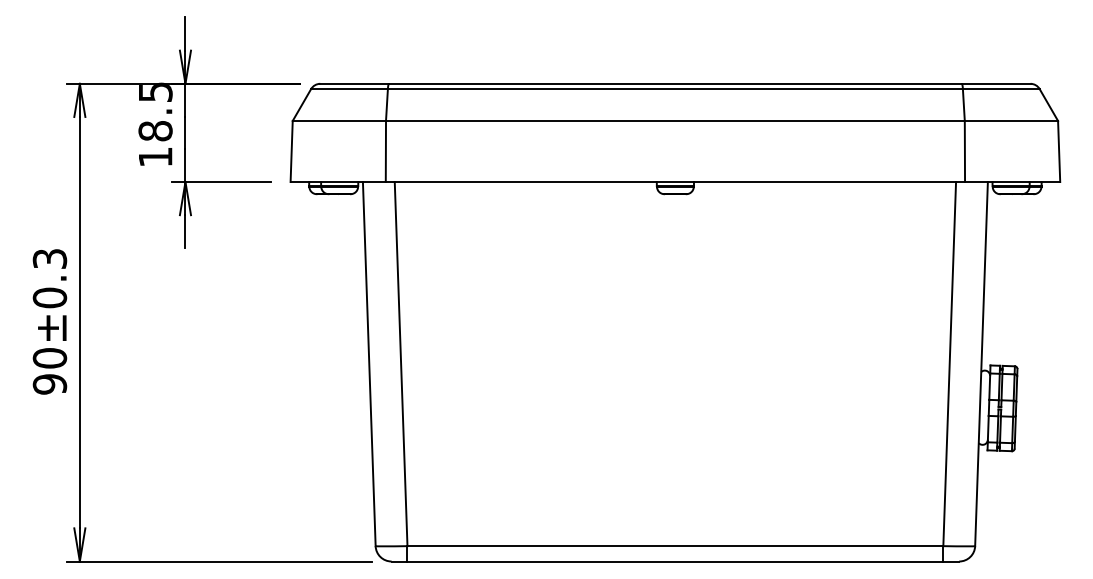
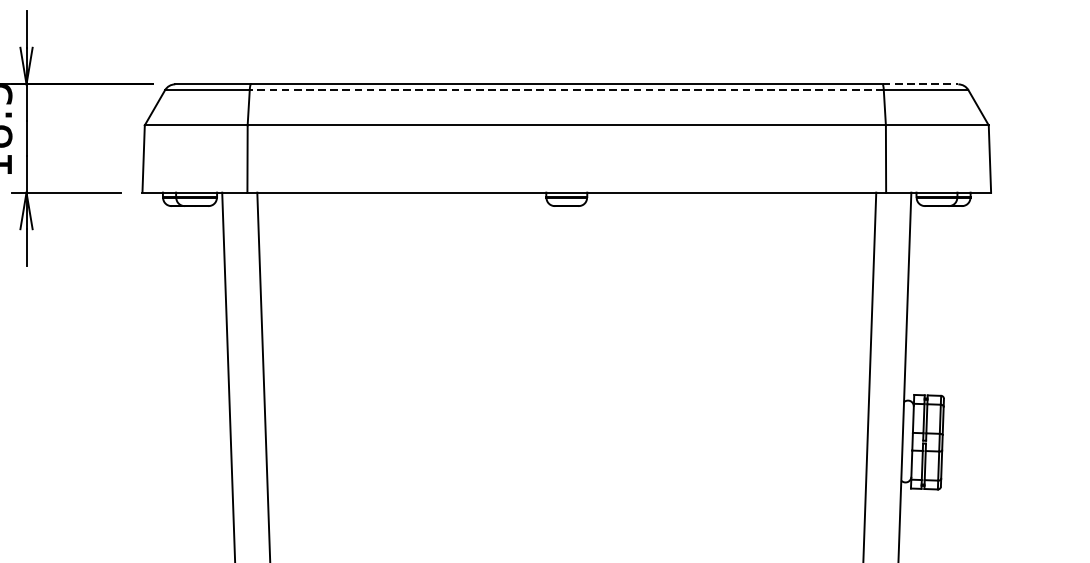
line: (996, 83) -> (920, 84), solid -> dashed
line: (674, 89) -> (565, 90), solid -> dashed

